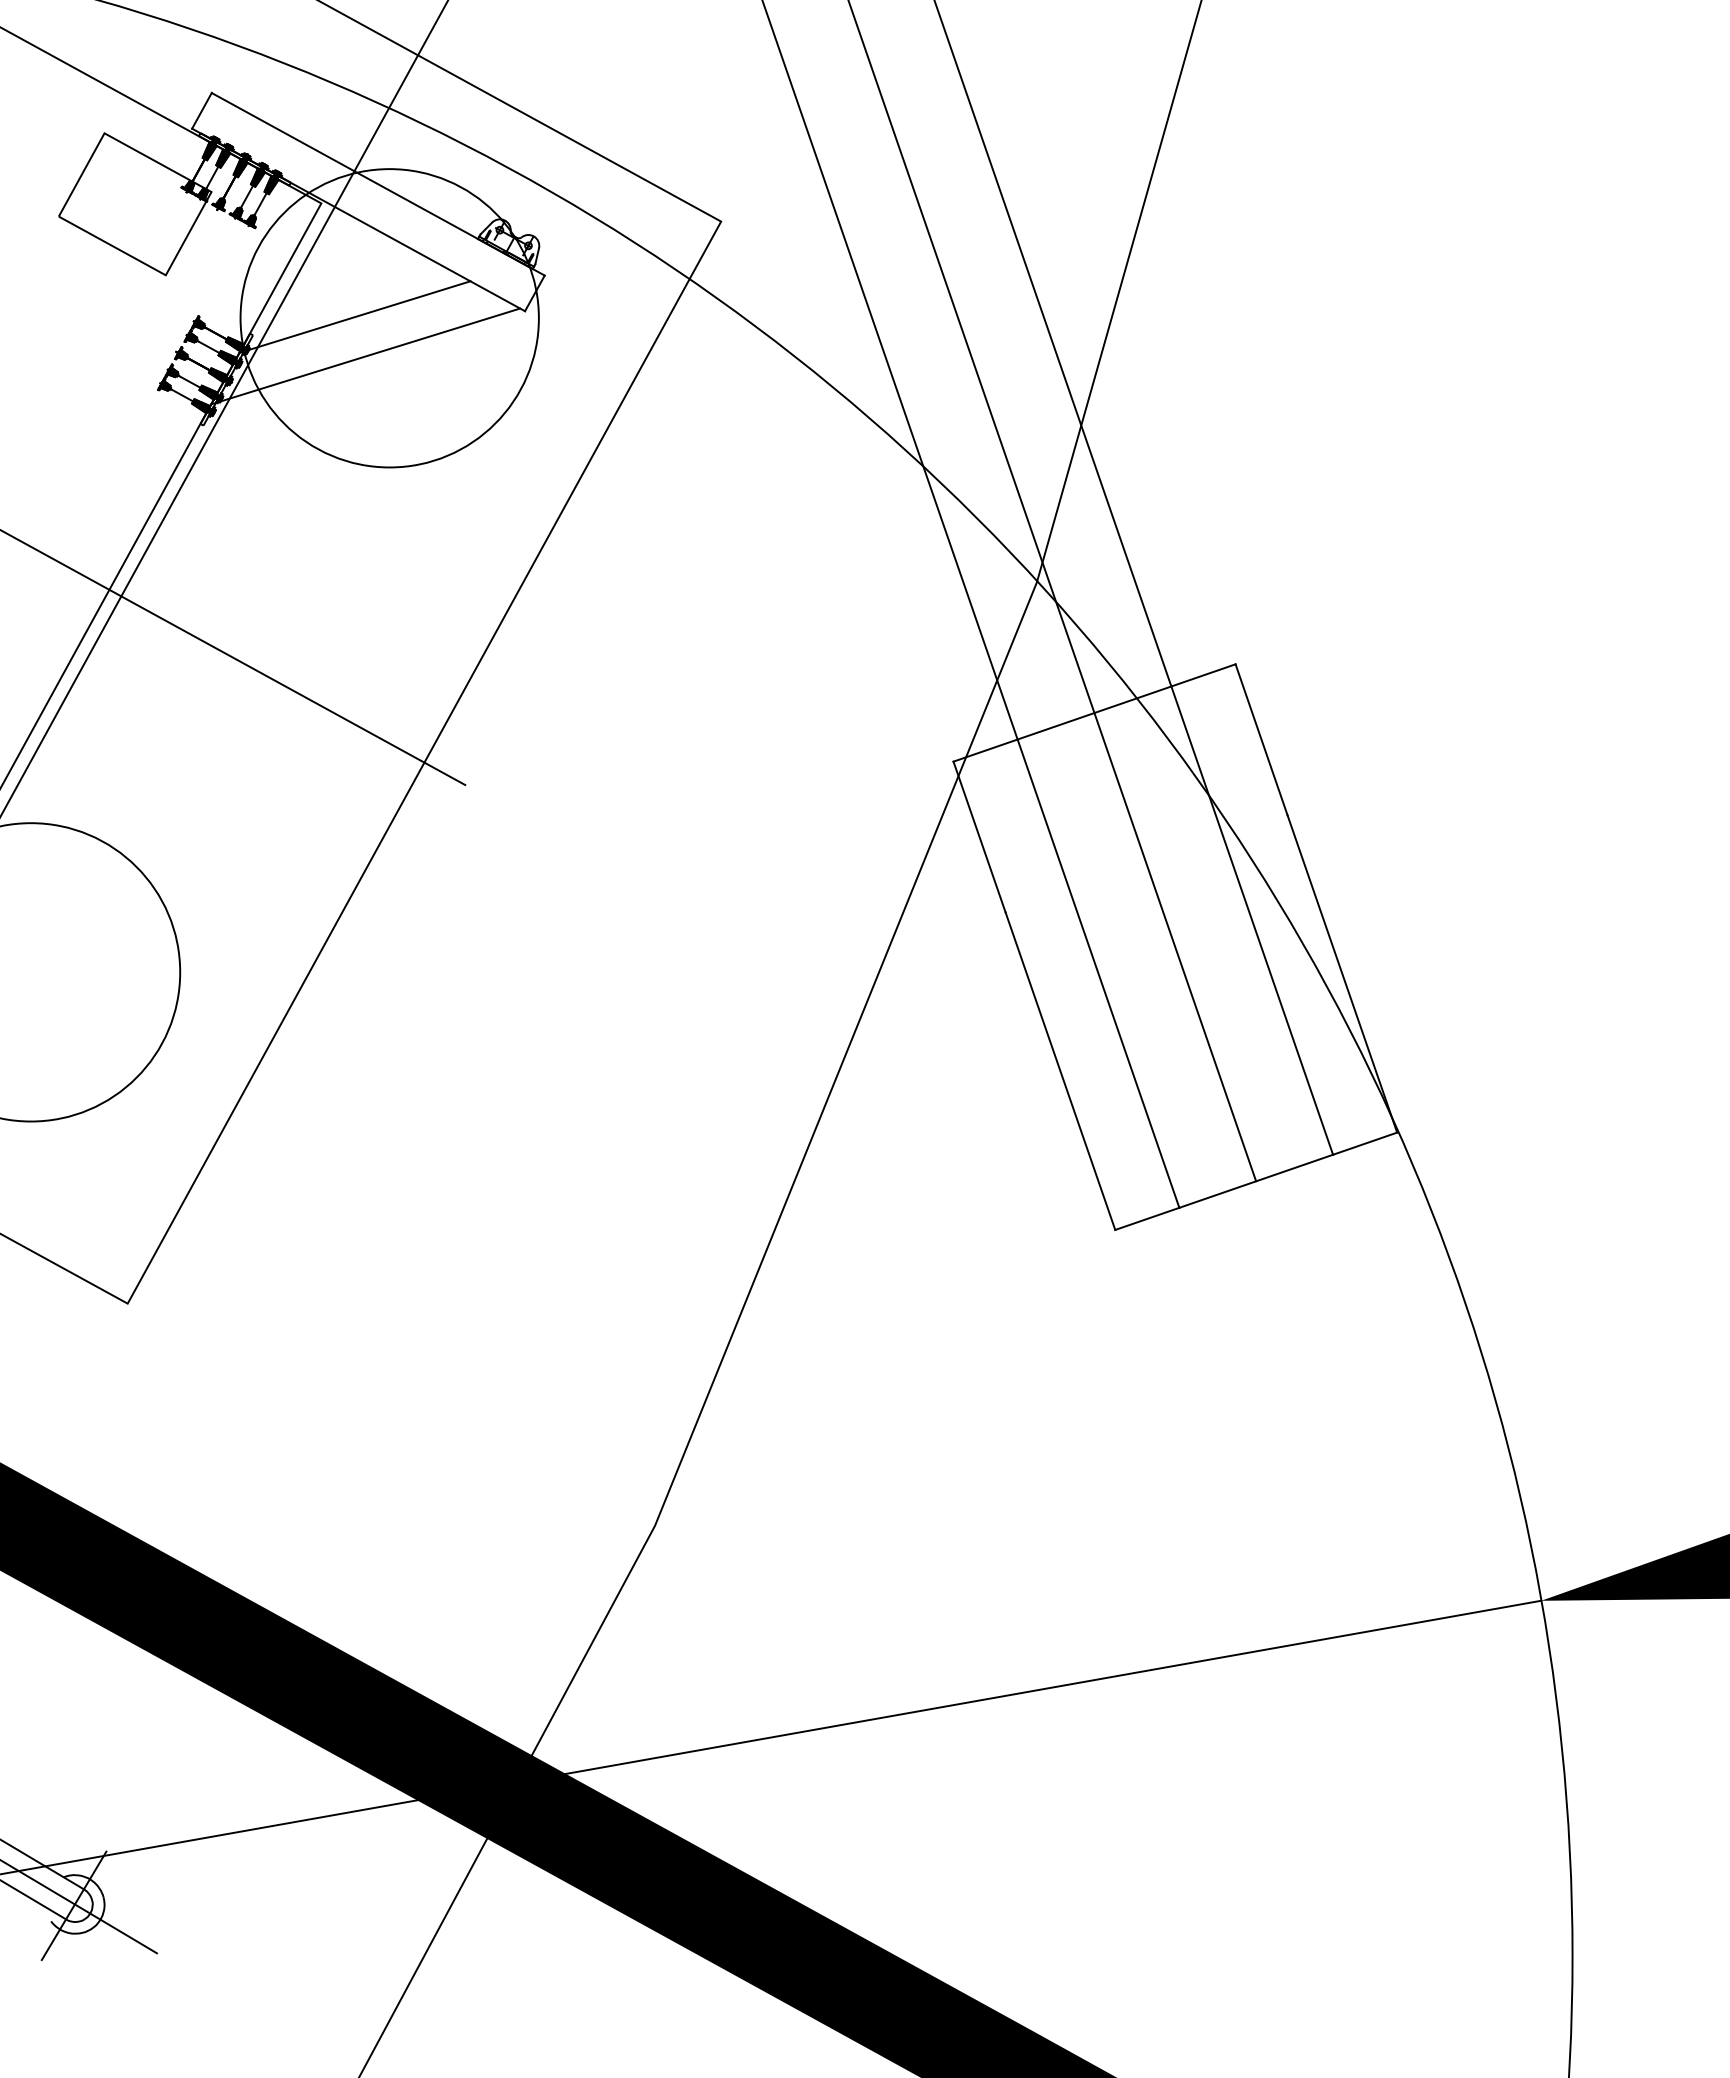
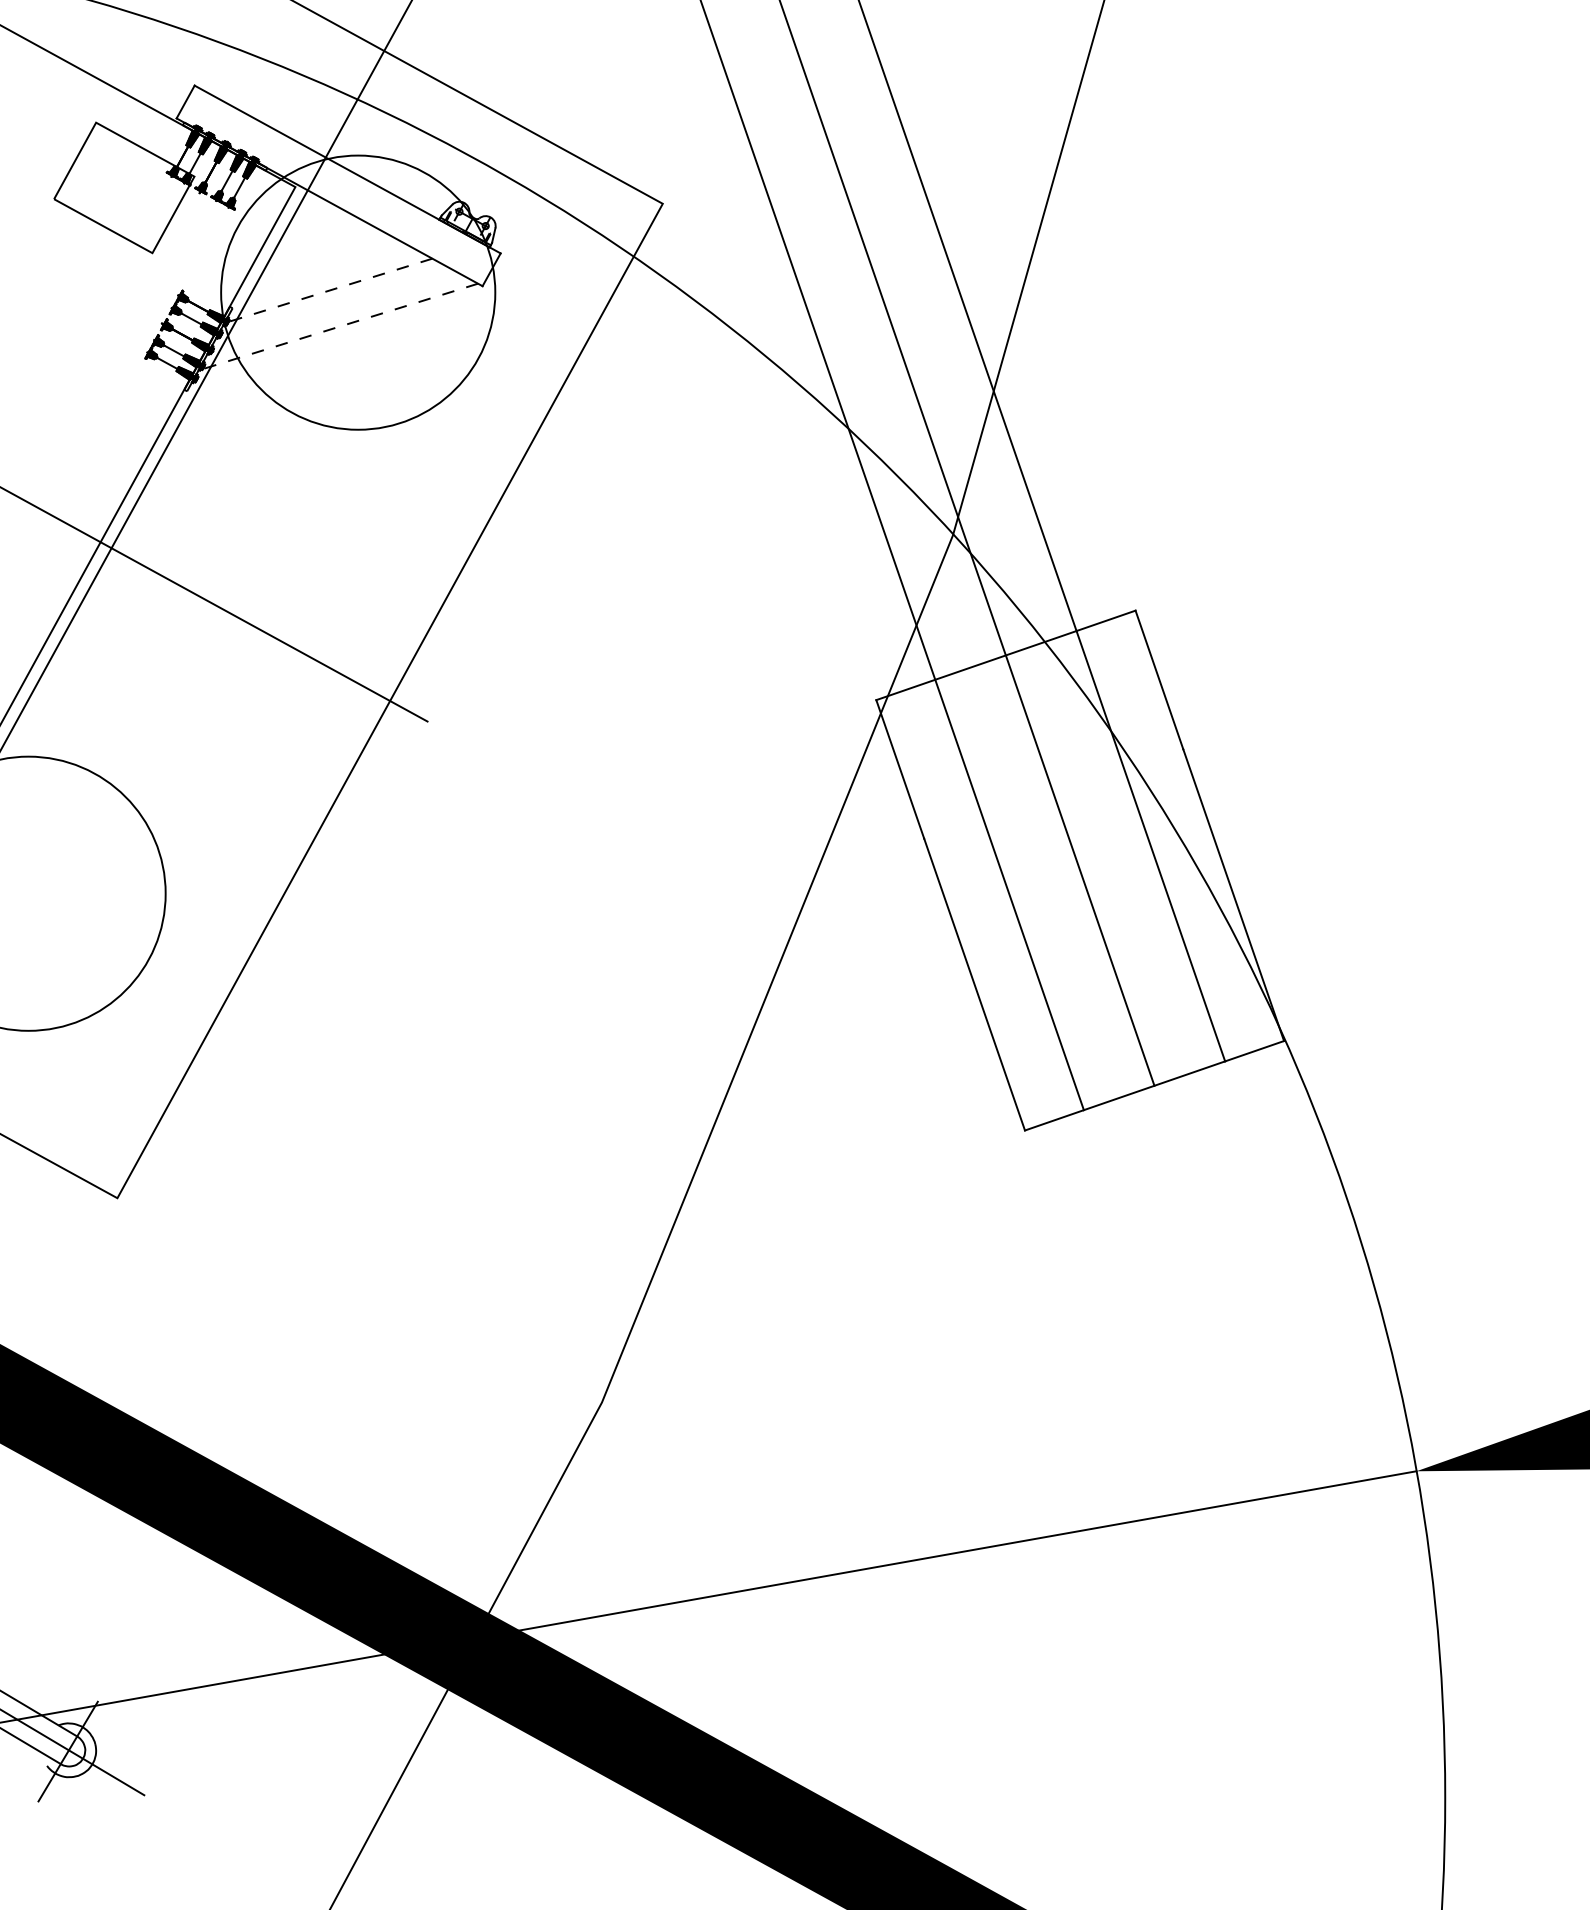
line: (354, 317) -> (325, 291), solid -> dashed
line: (365, 356) -> (335, 327), solid -> dashed

